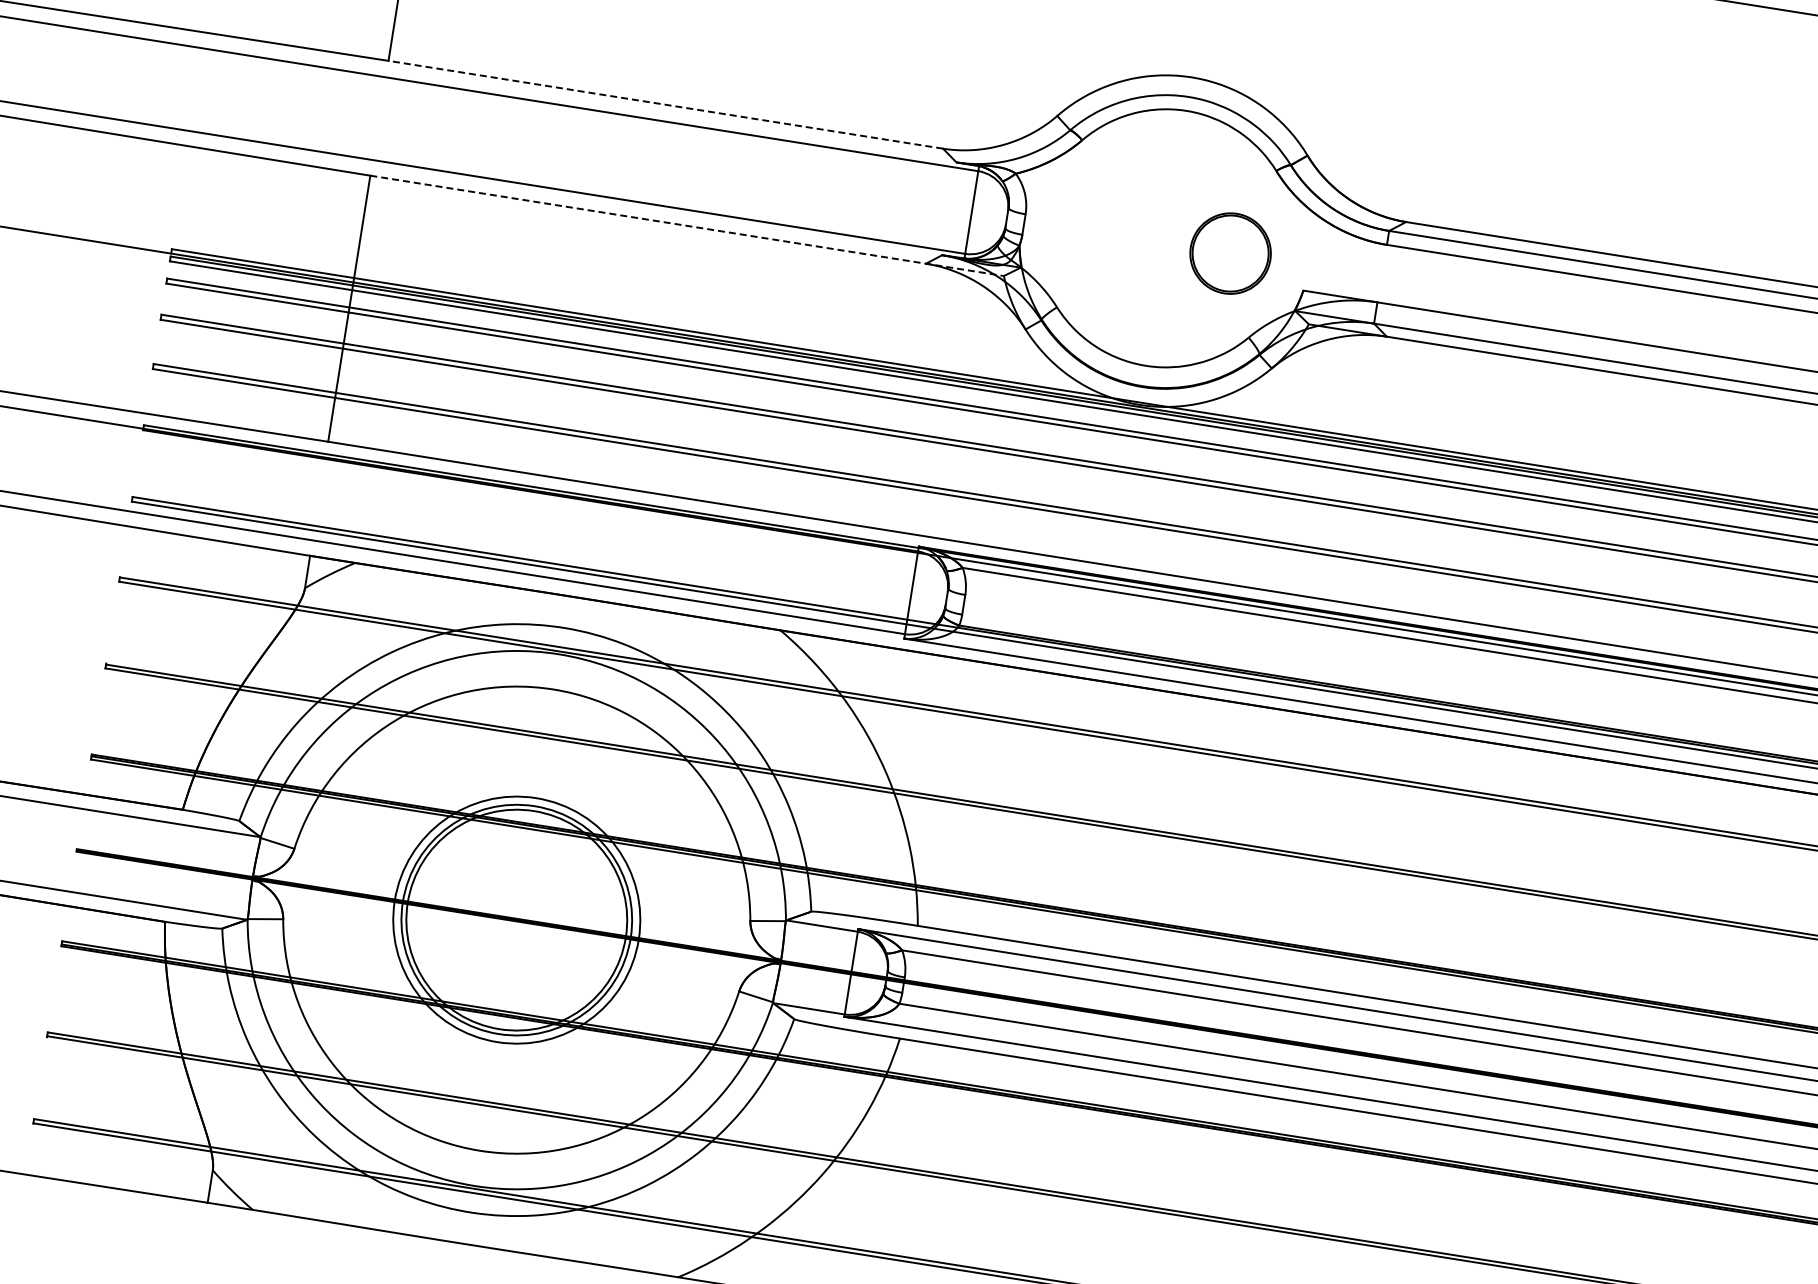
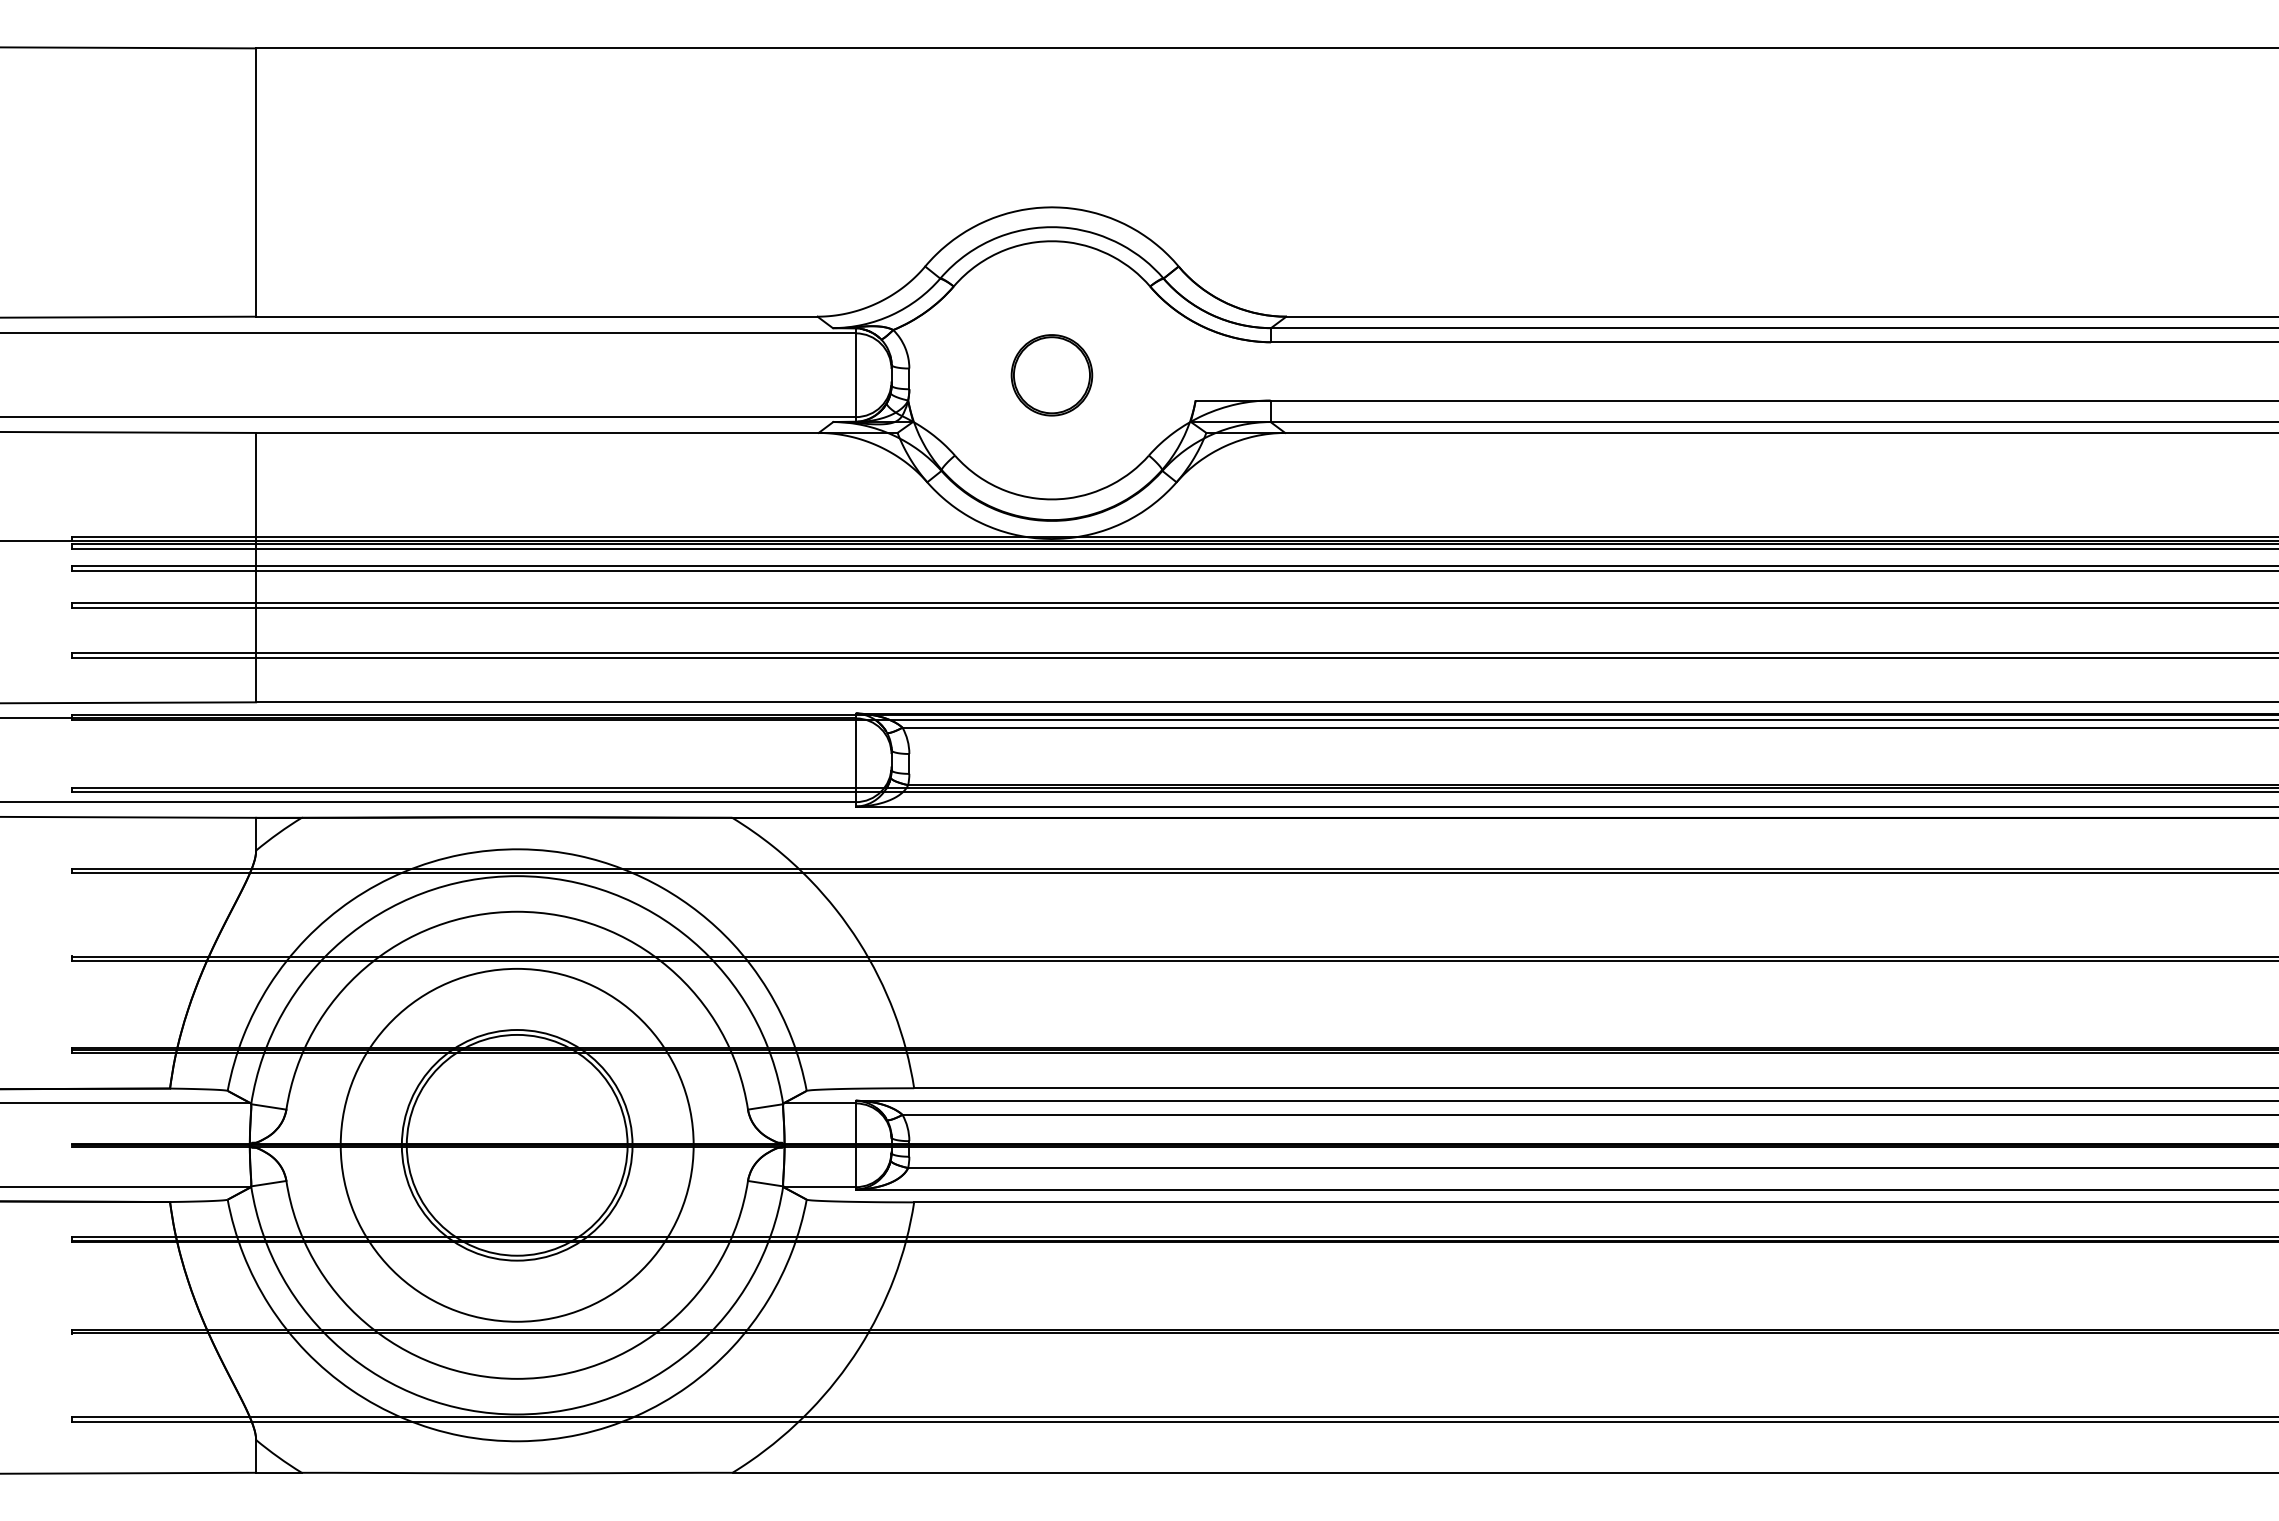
line: (665, 104) -> (536, 316), dashed -> solid
line: (686, 225) -> (576, 432), dashed -> solid
part: (1230, 253) -> (1051, 375), moved
circle: (516, 919) -> (516, 1144), size x1.43

